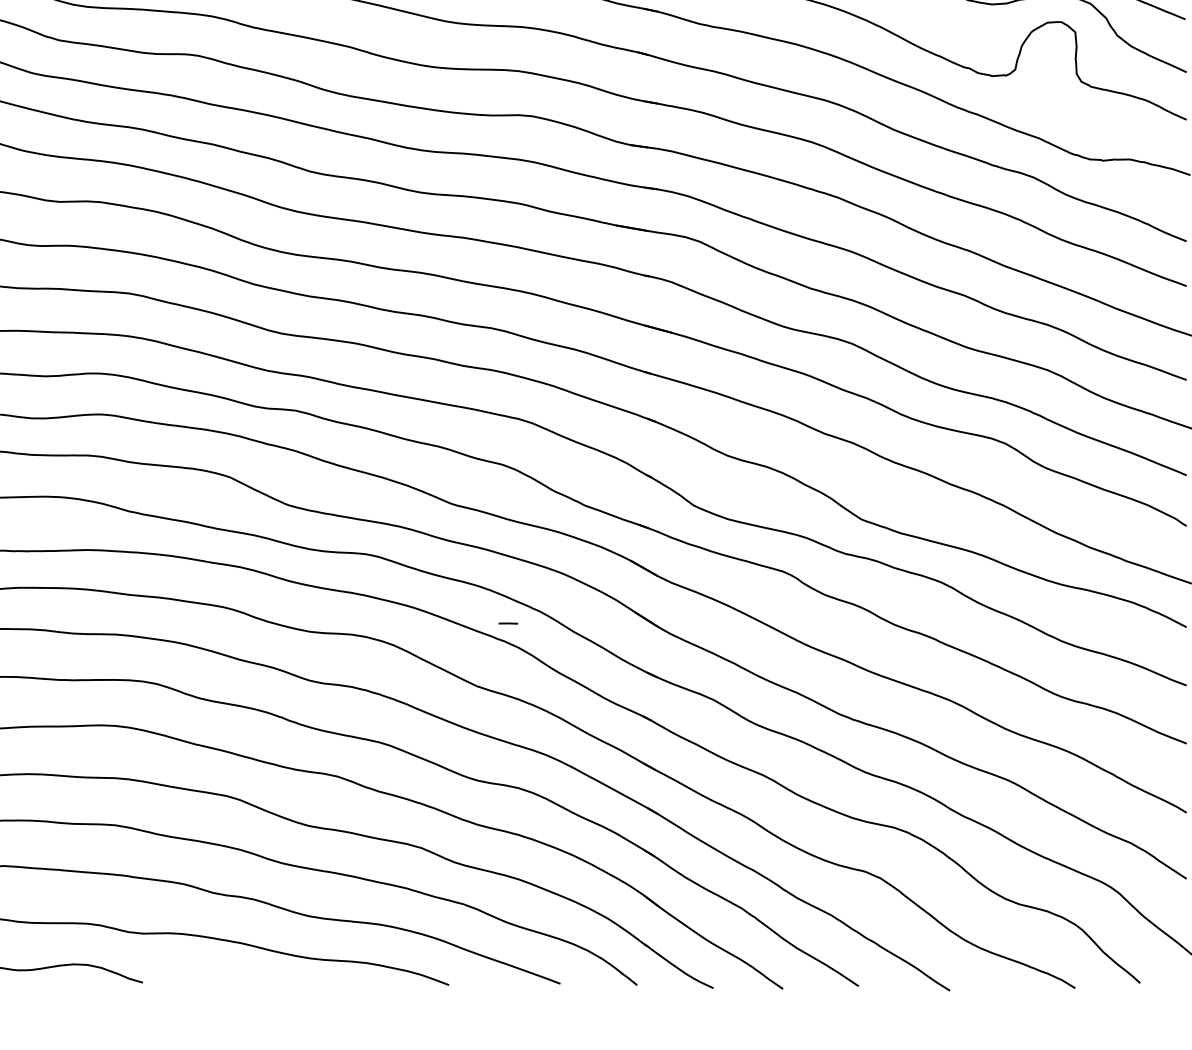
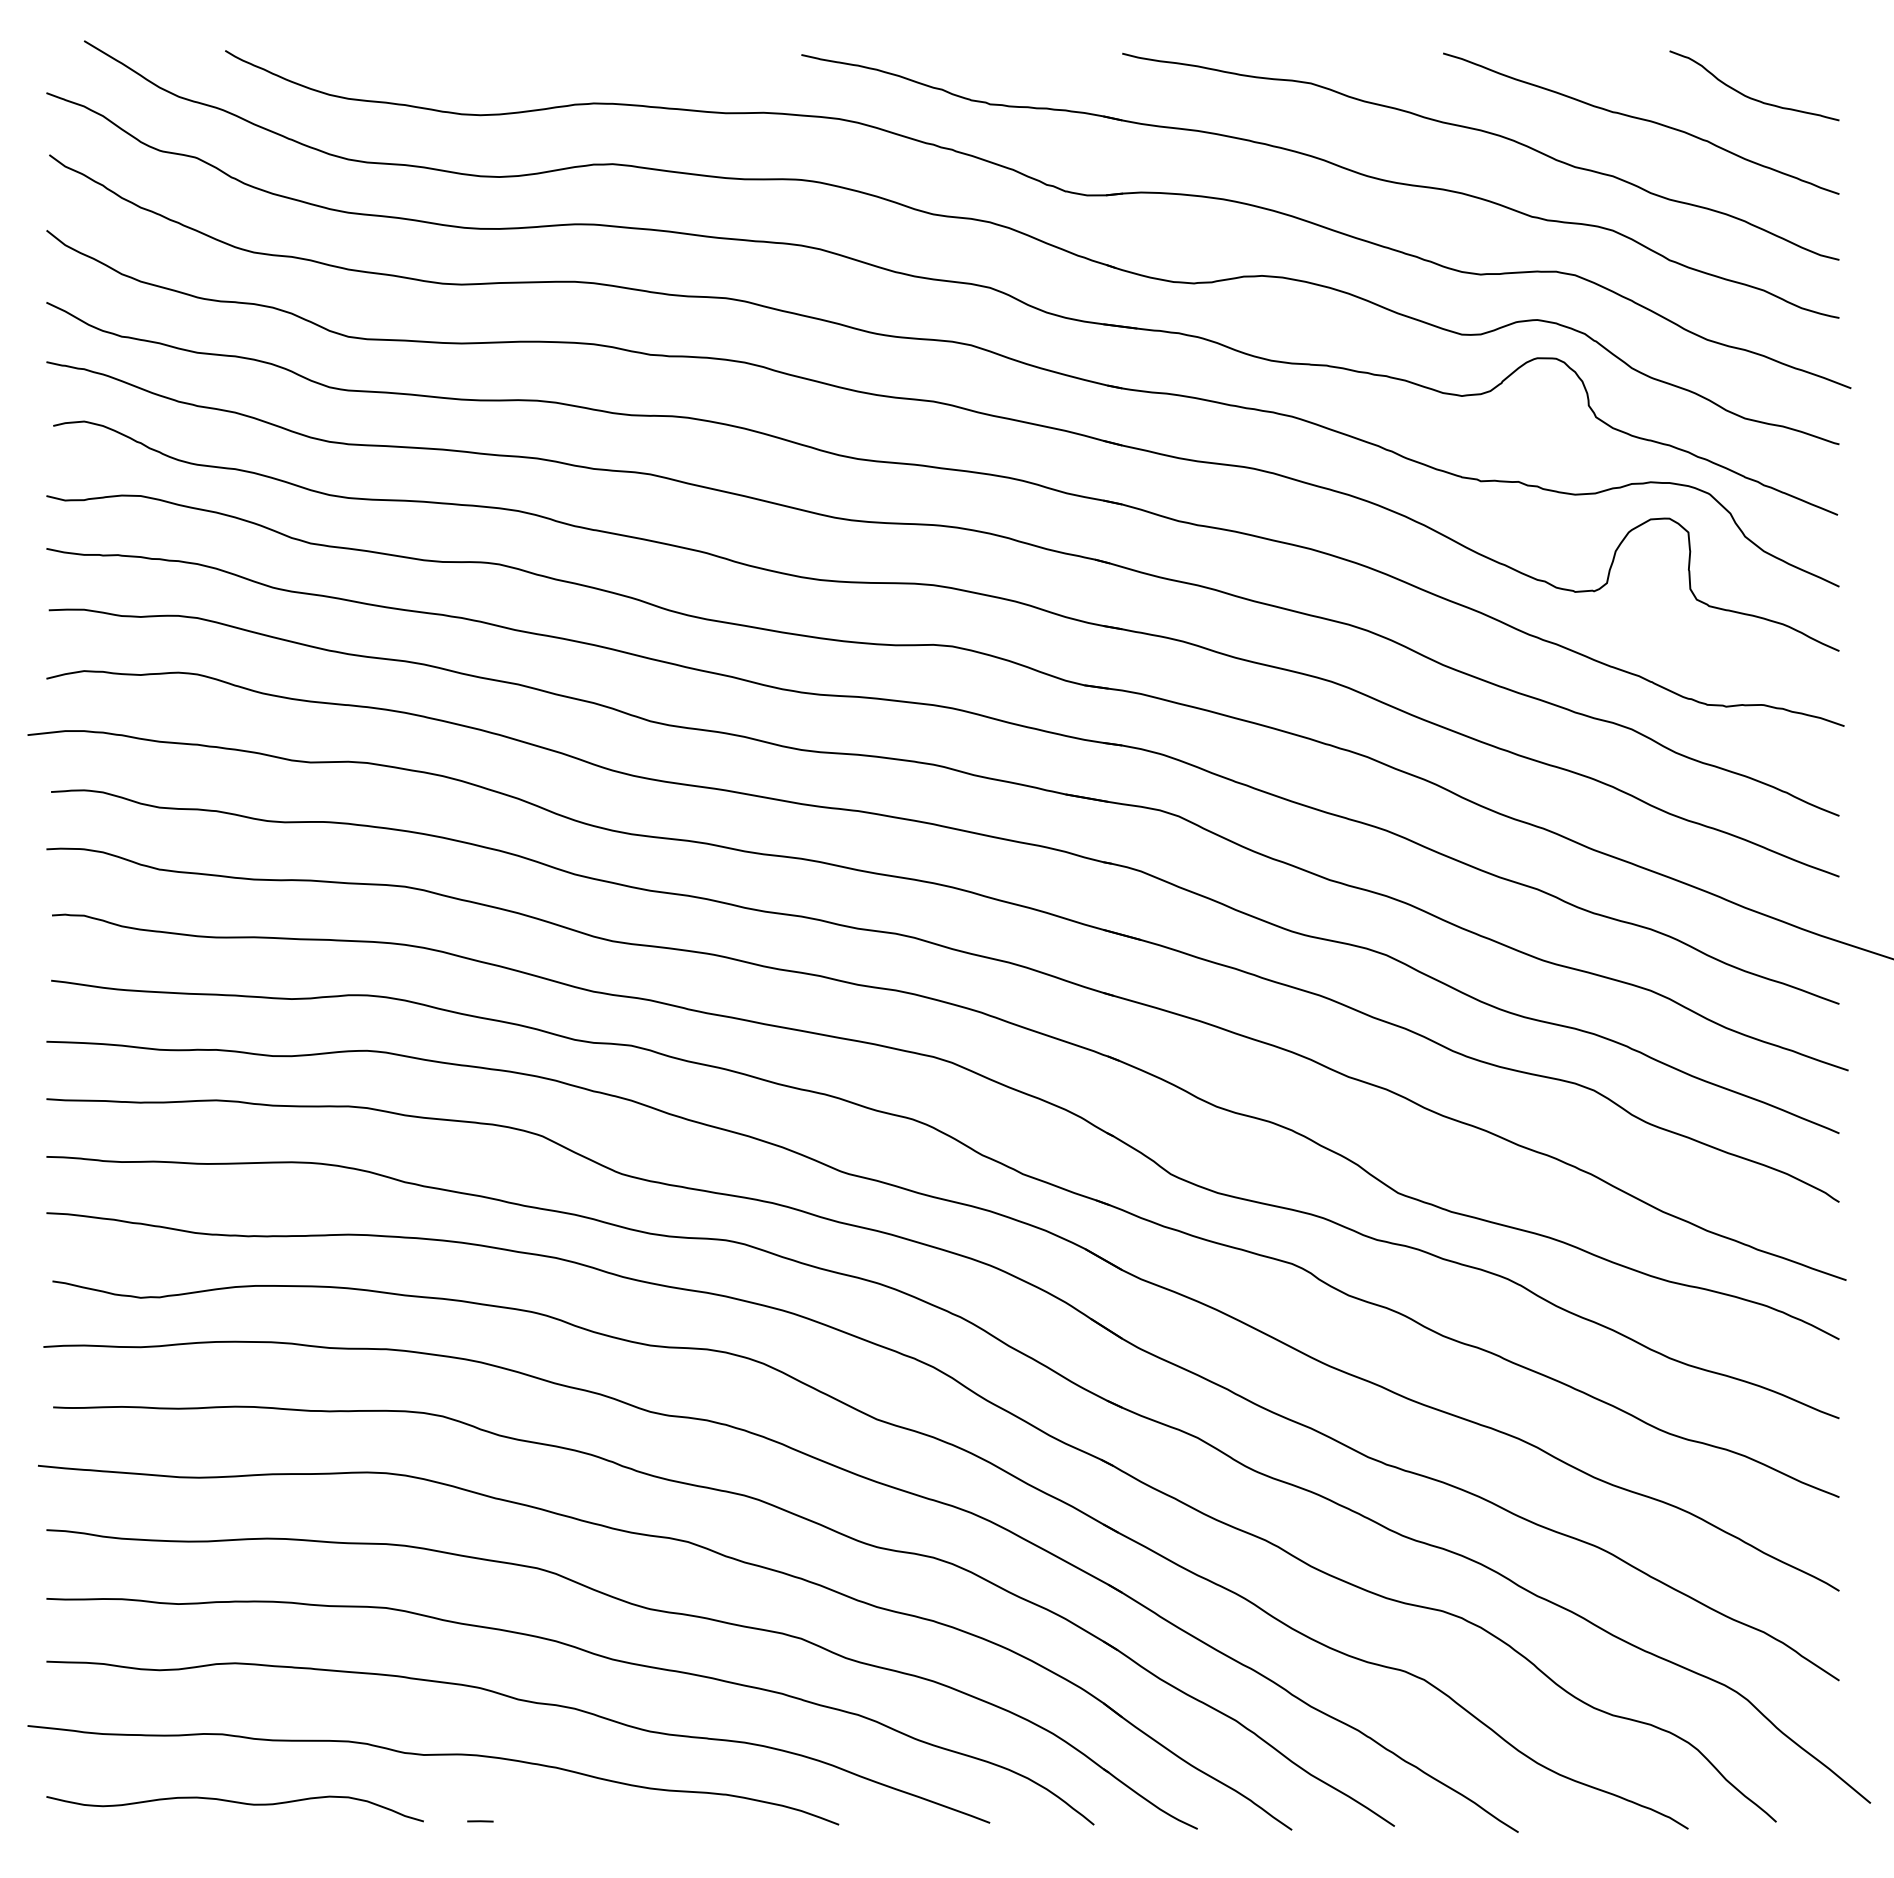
line: (508, 623) -> (480, 1821), moved

